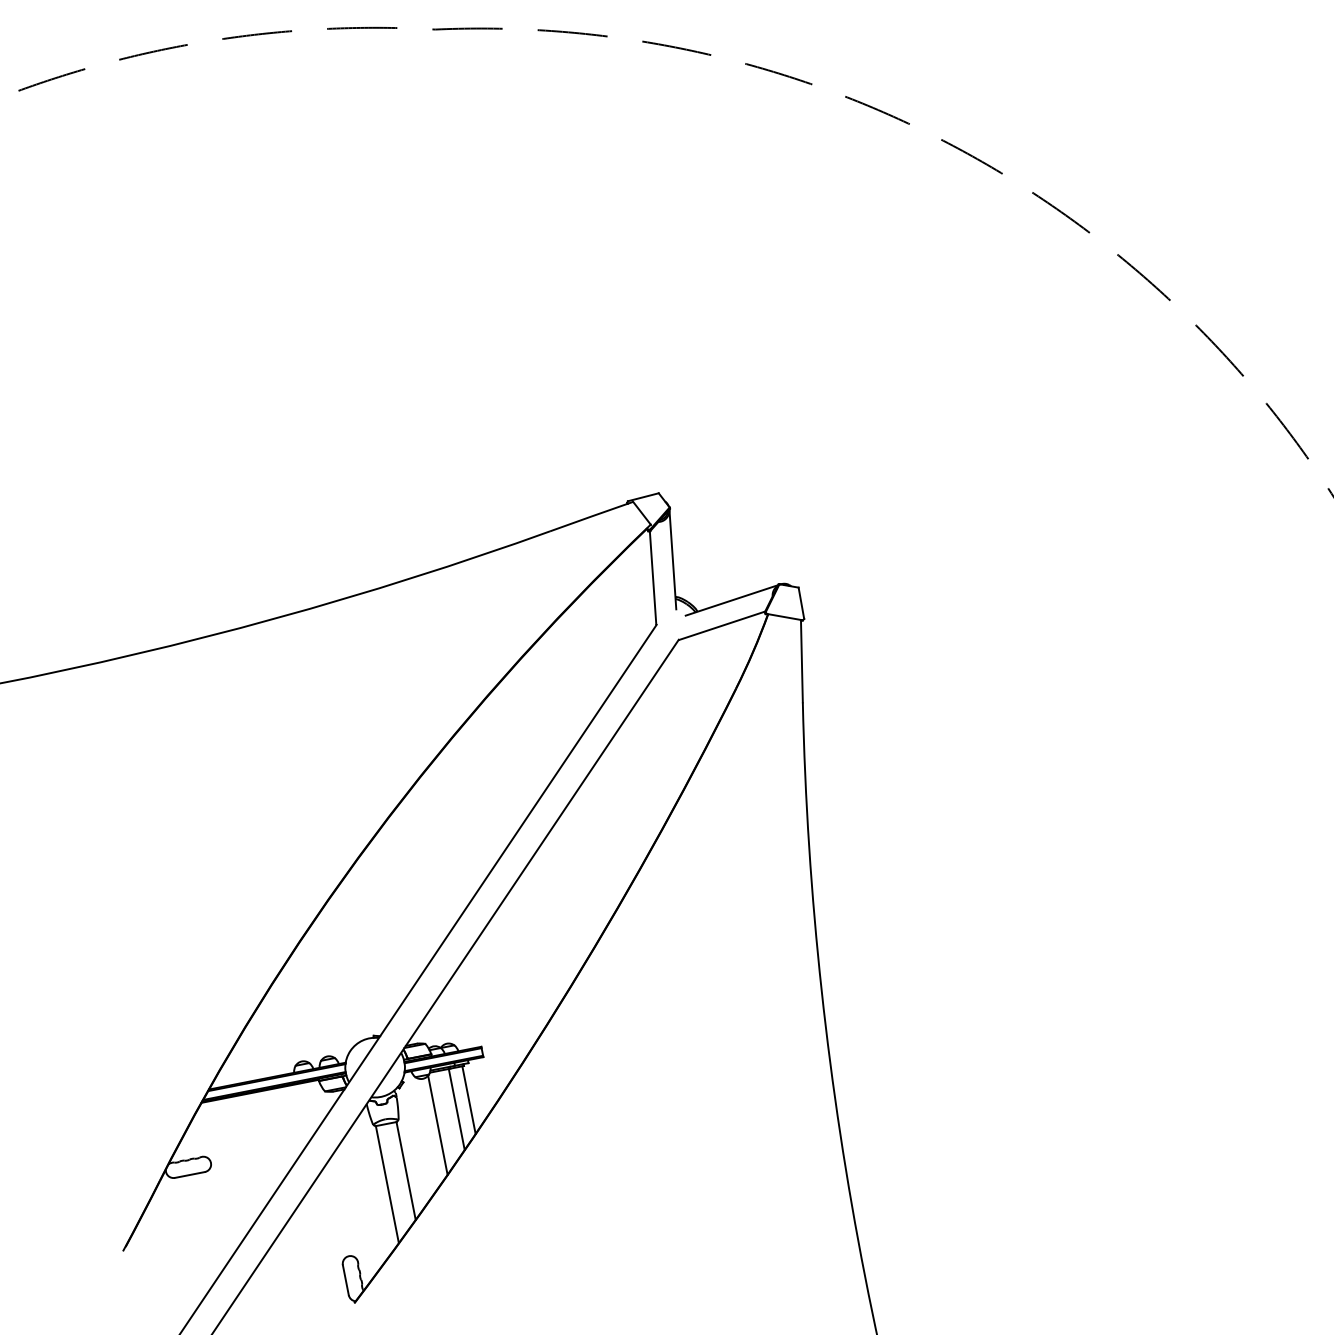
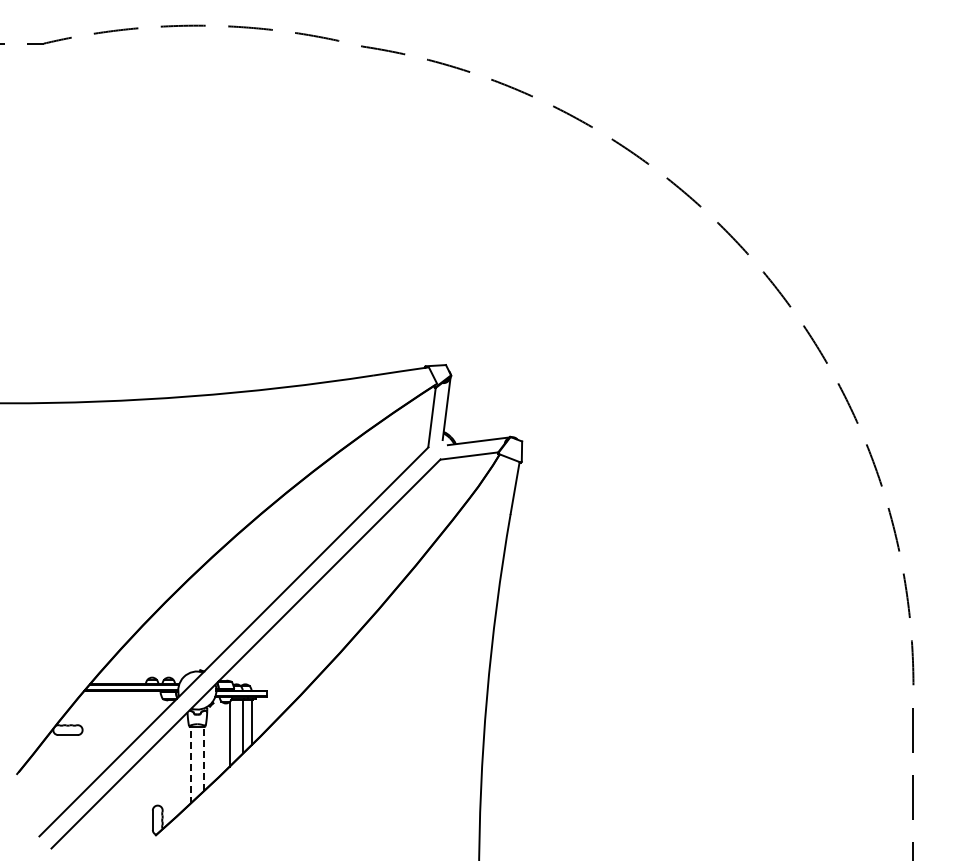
line: (406, 1171) -> (204, 759), solid -> dashed
line: (386, 1183) -> (190, 764), solid -> dashed

